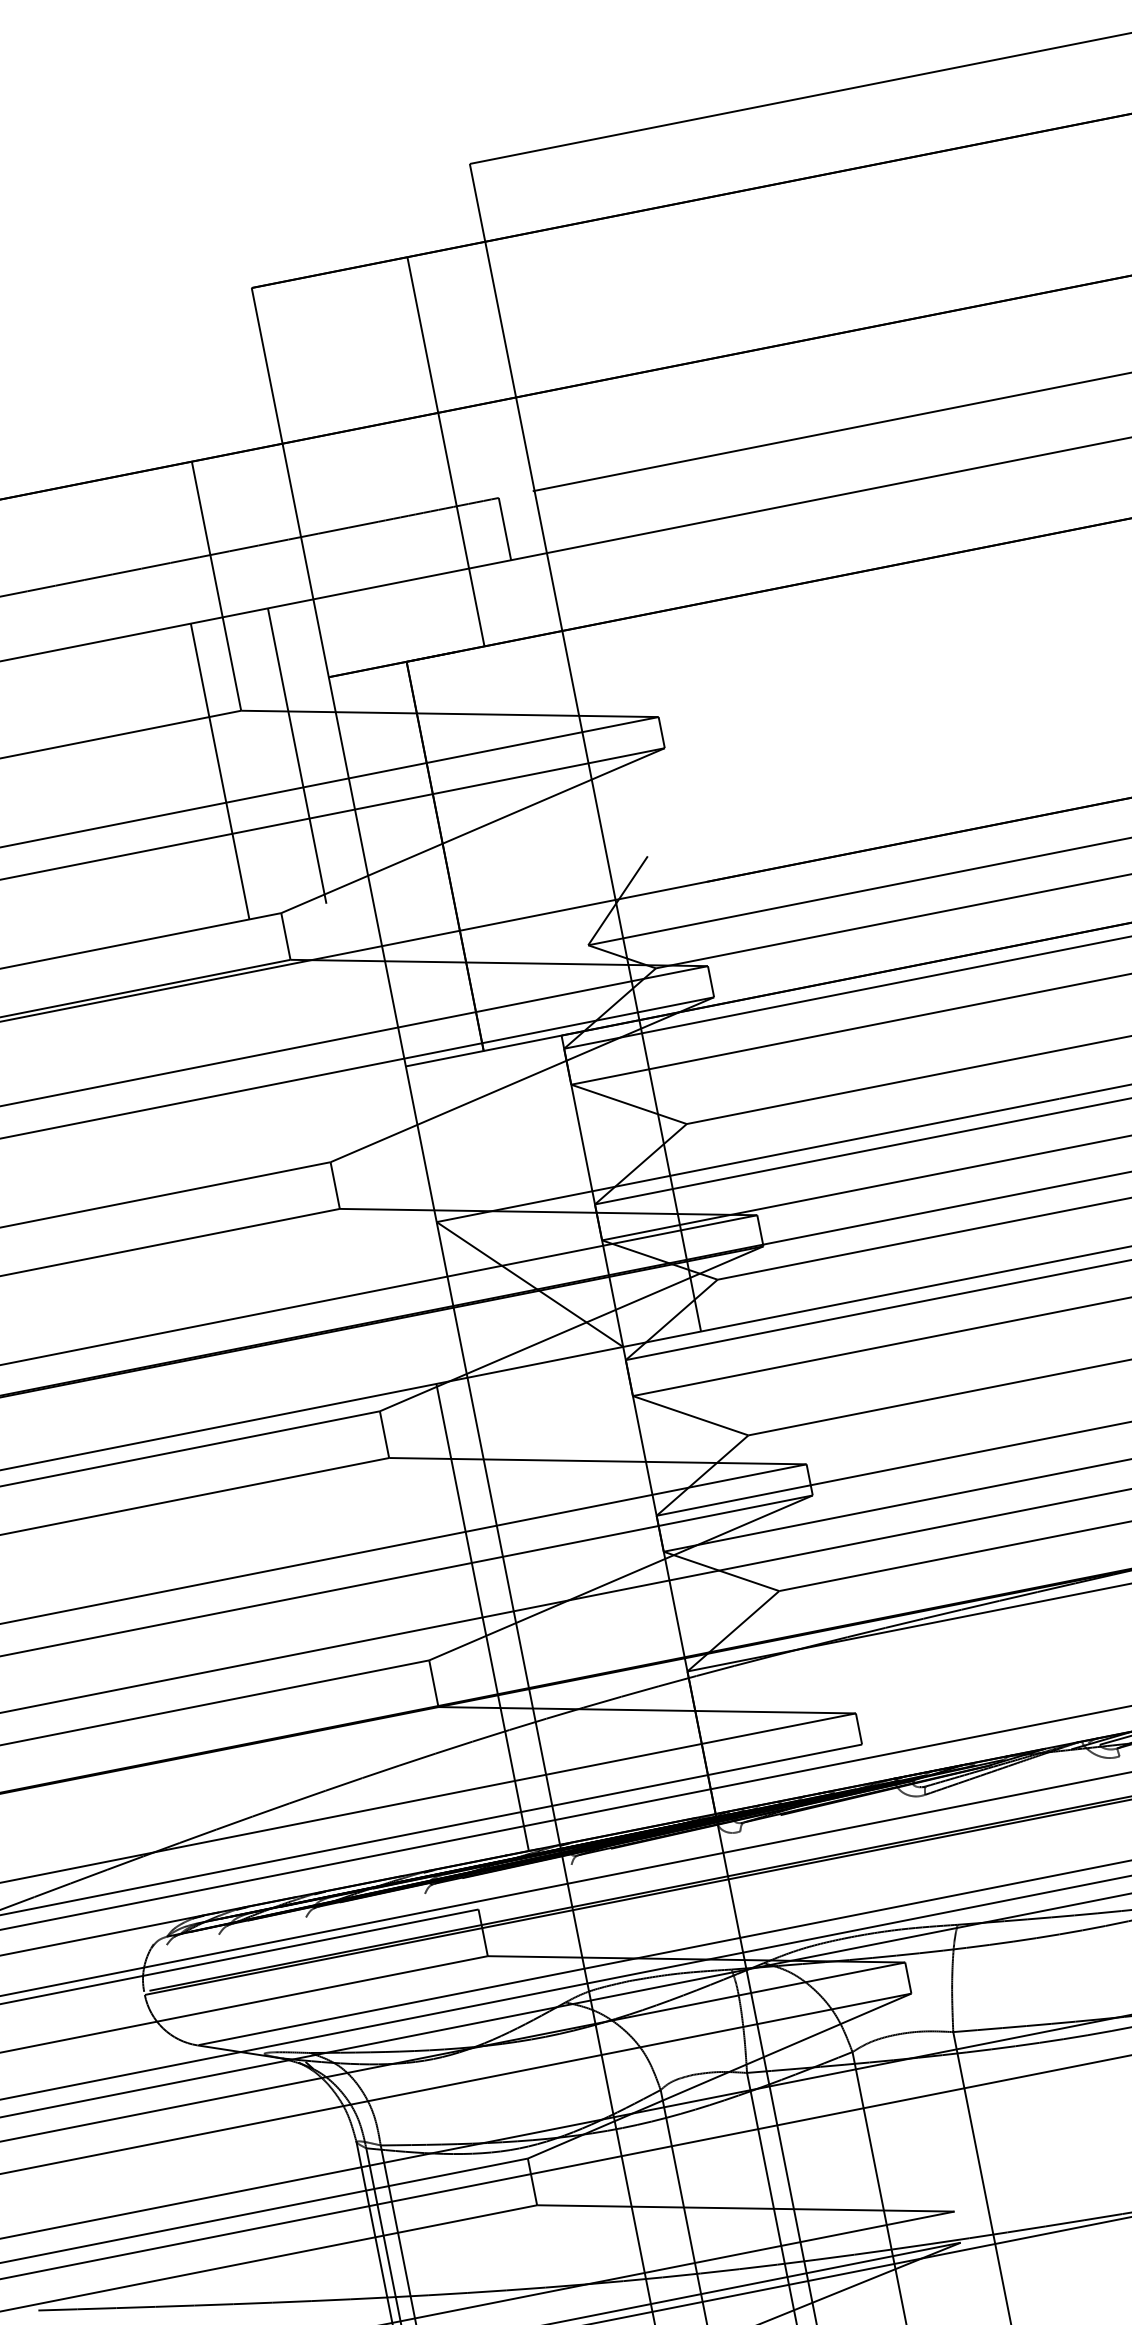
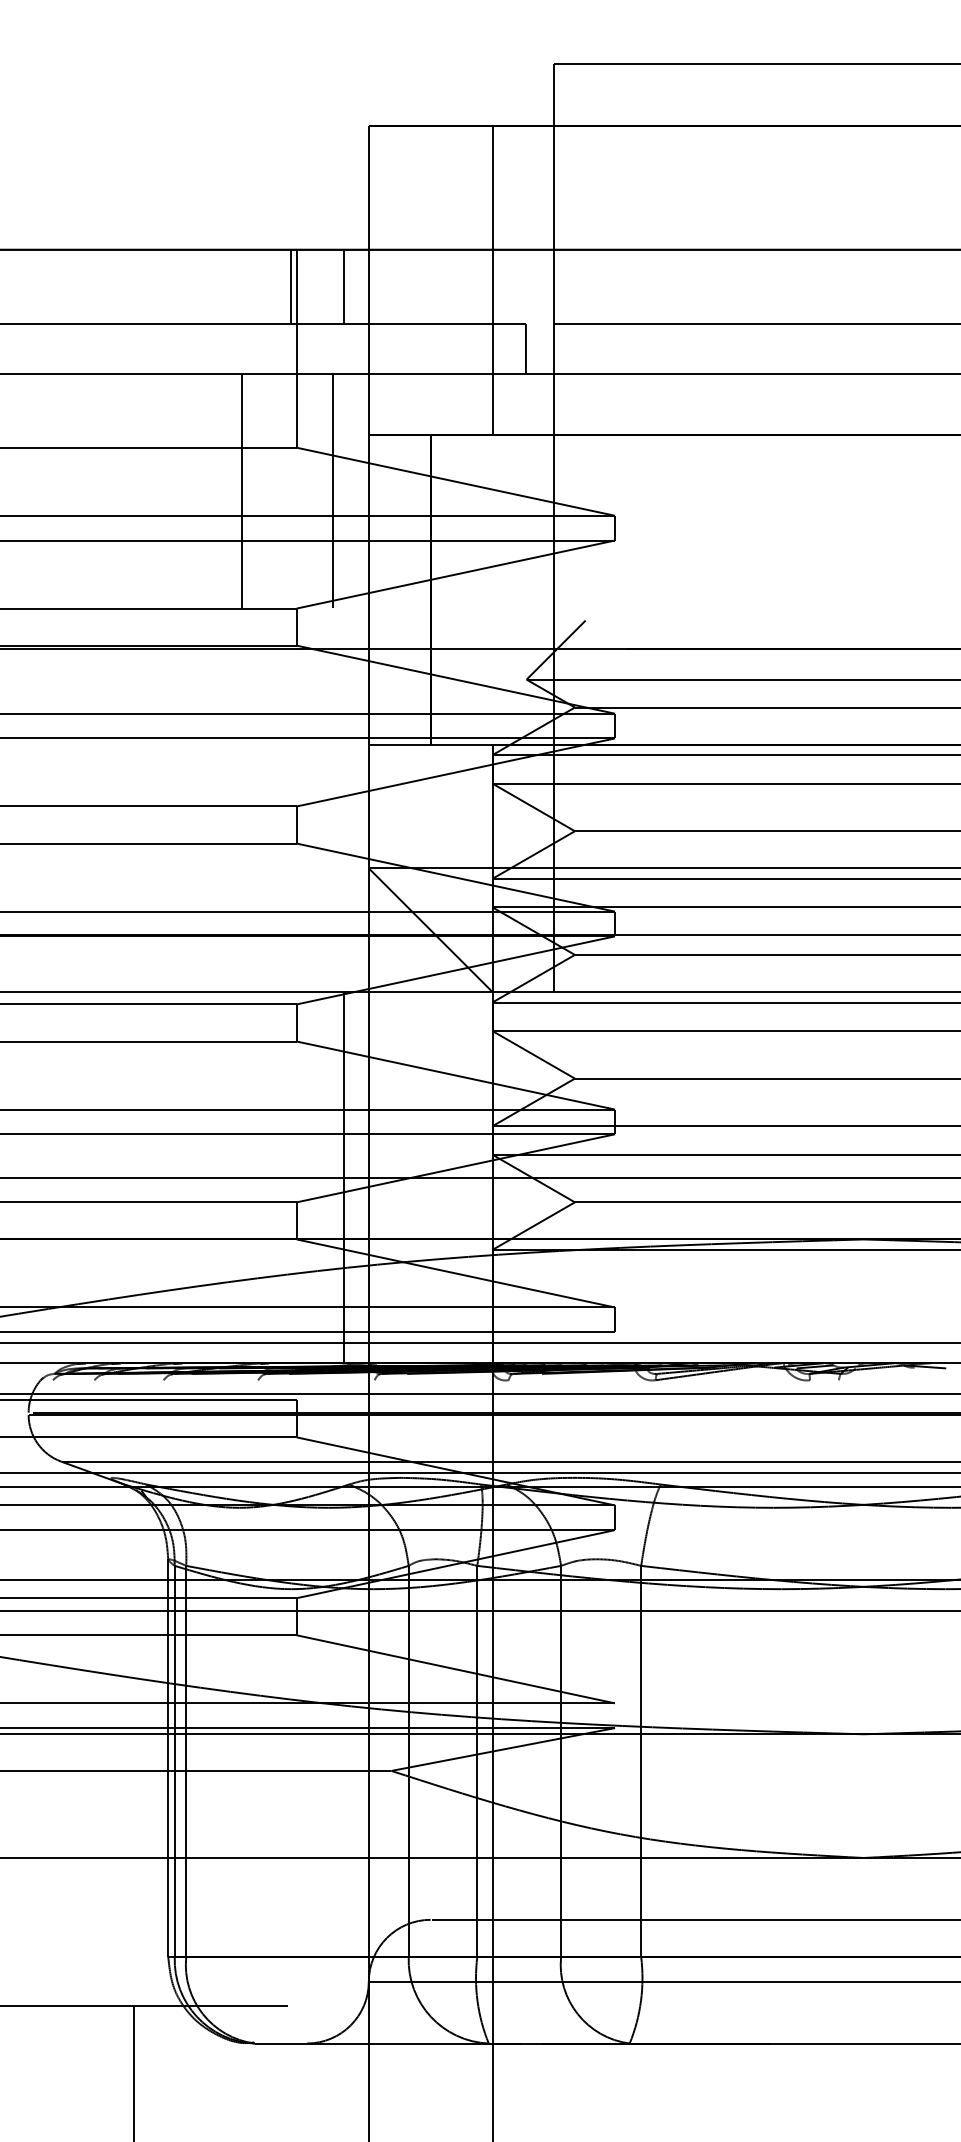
line: (261, 495) -> (344, 286), added
line: (194, 509) -> (291, 286), added
line: (220, 770) -> (242, 490), moved

